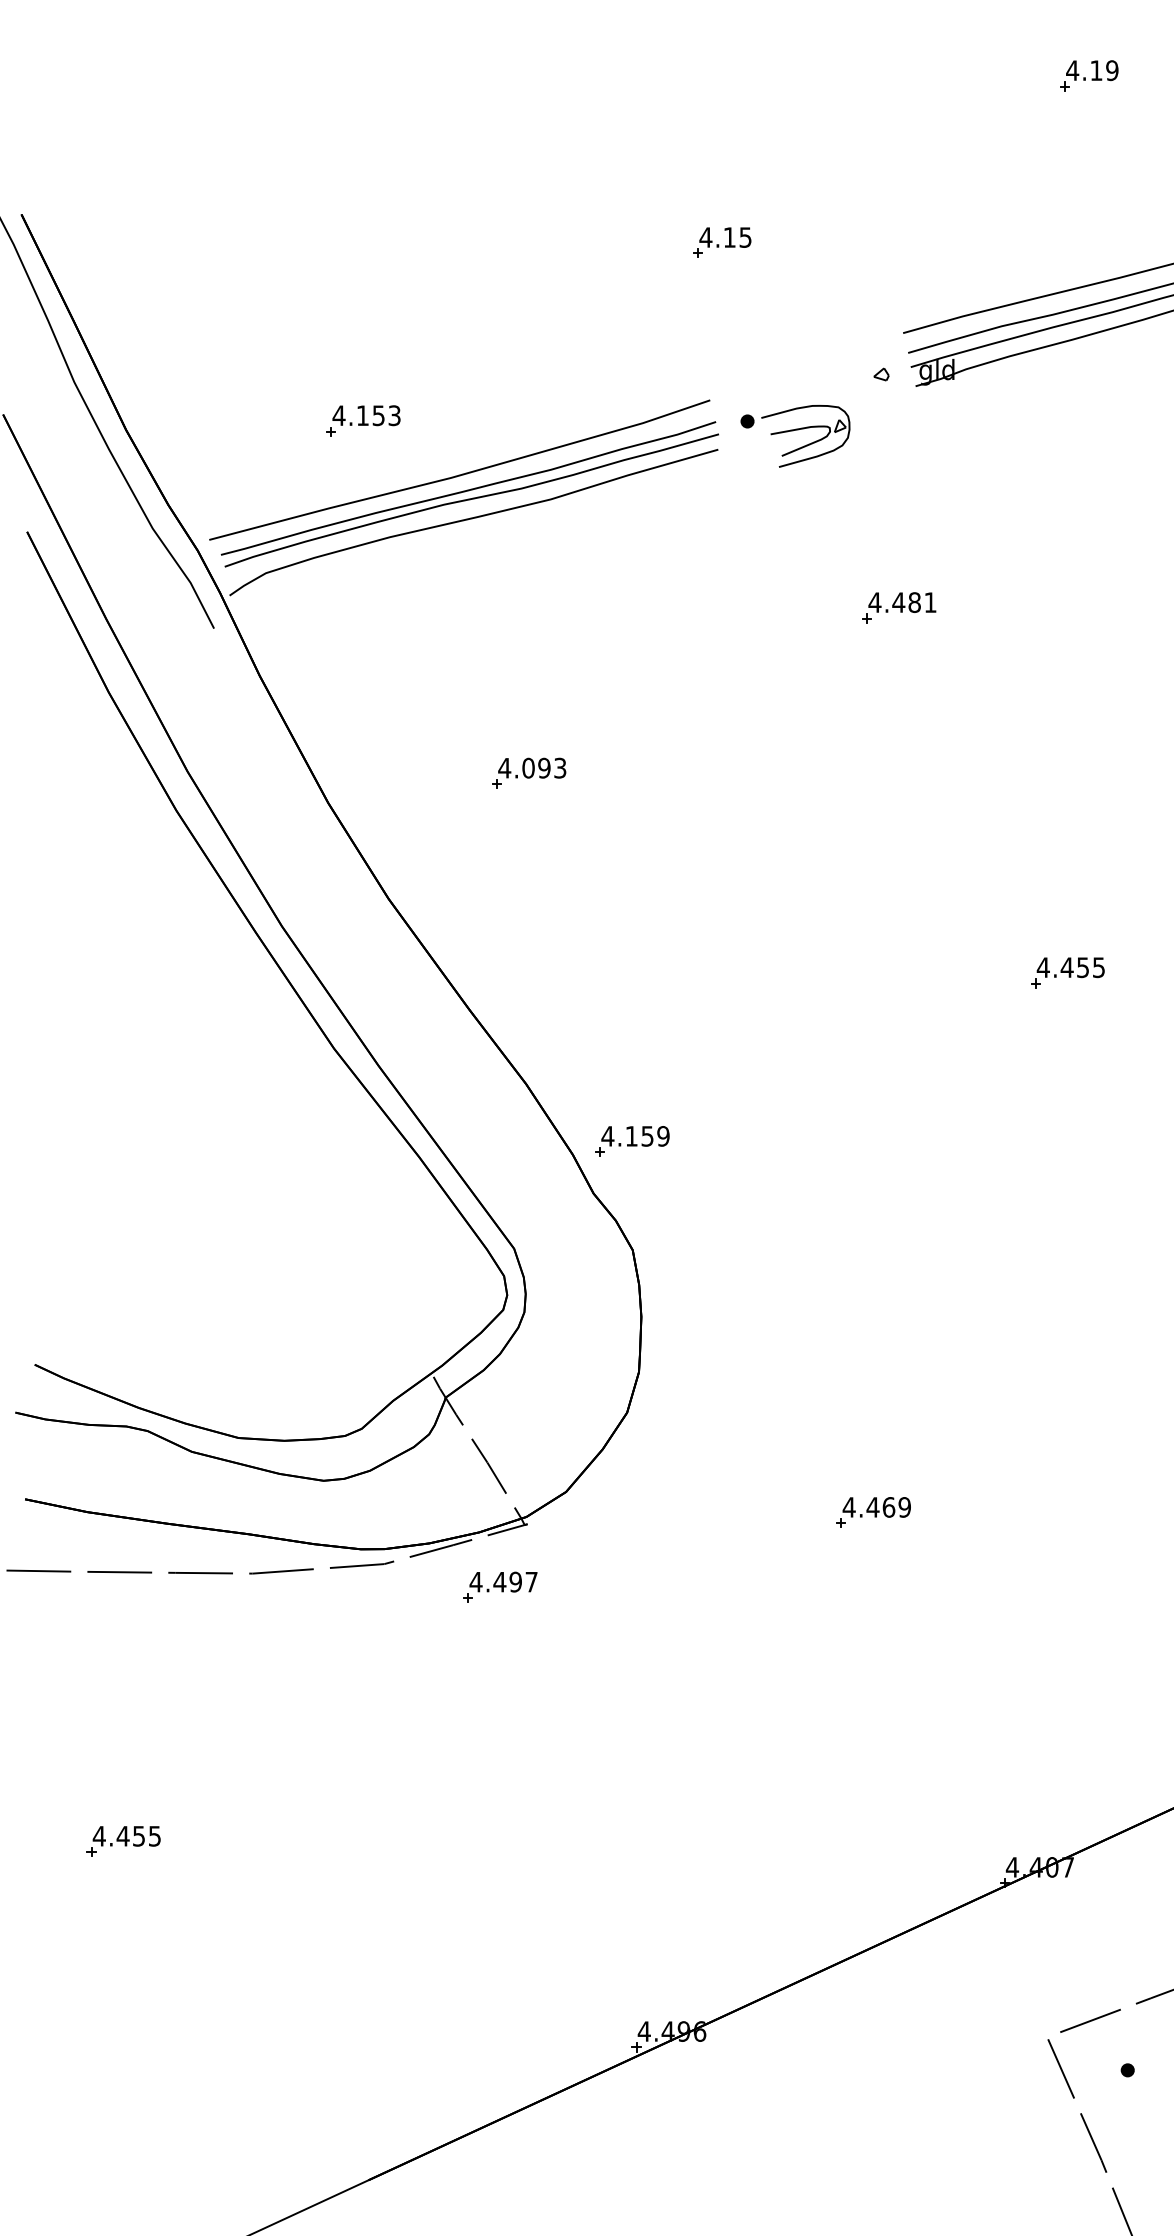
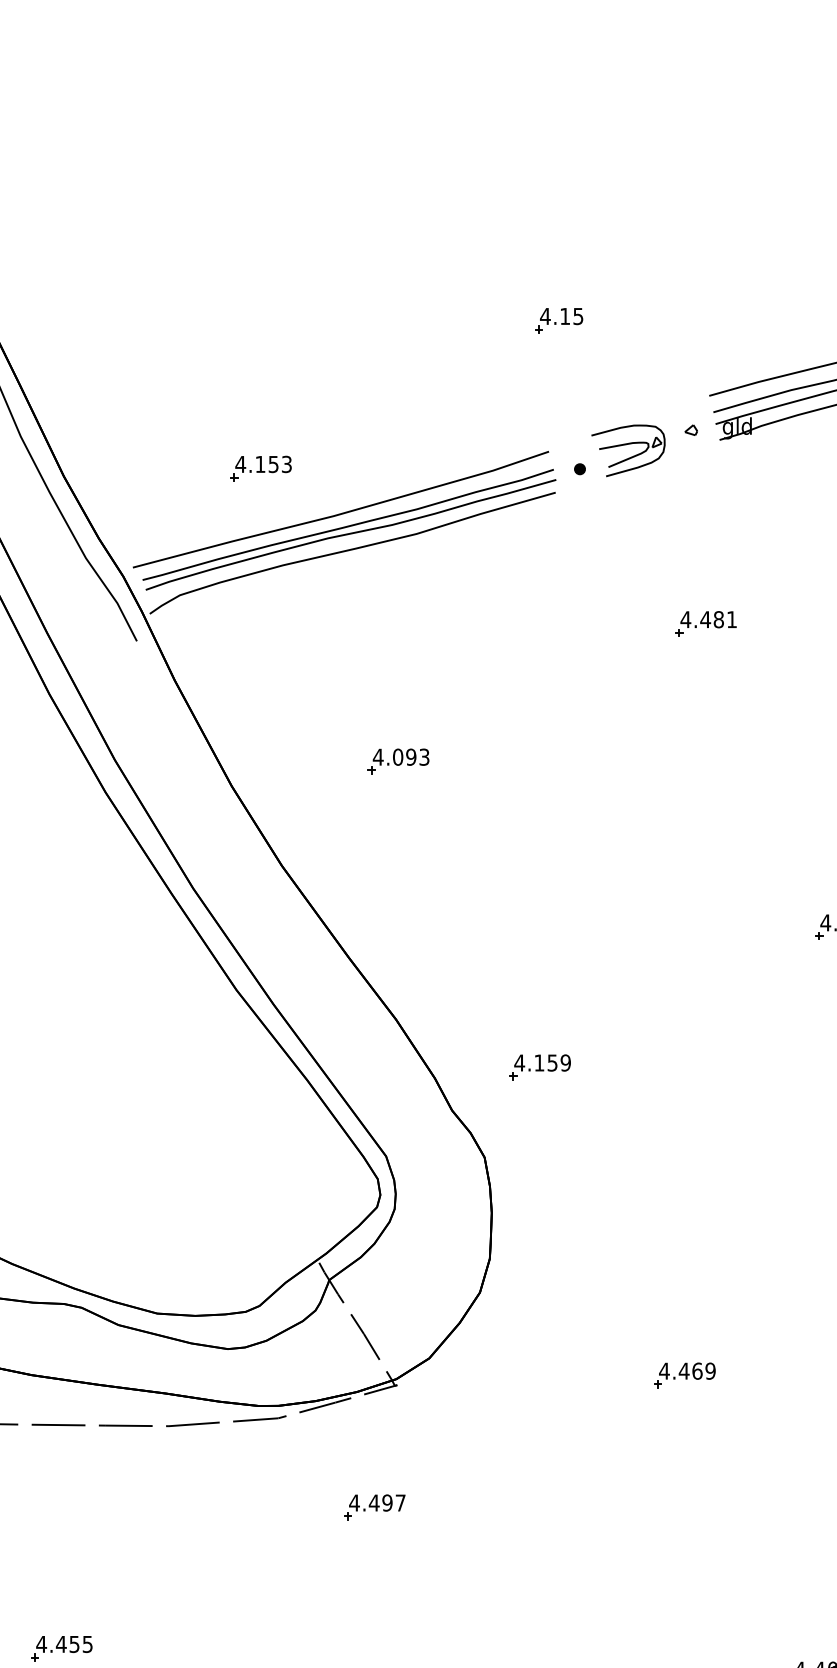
part: (804, 429) -> (627, 445), moved
part: (632, 1141) -> (540, 1067), moved
part: (500, 1586) -> (374, 1506), moved

